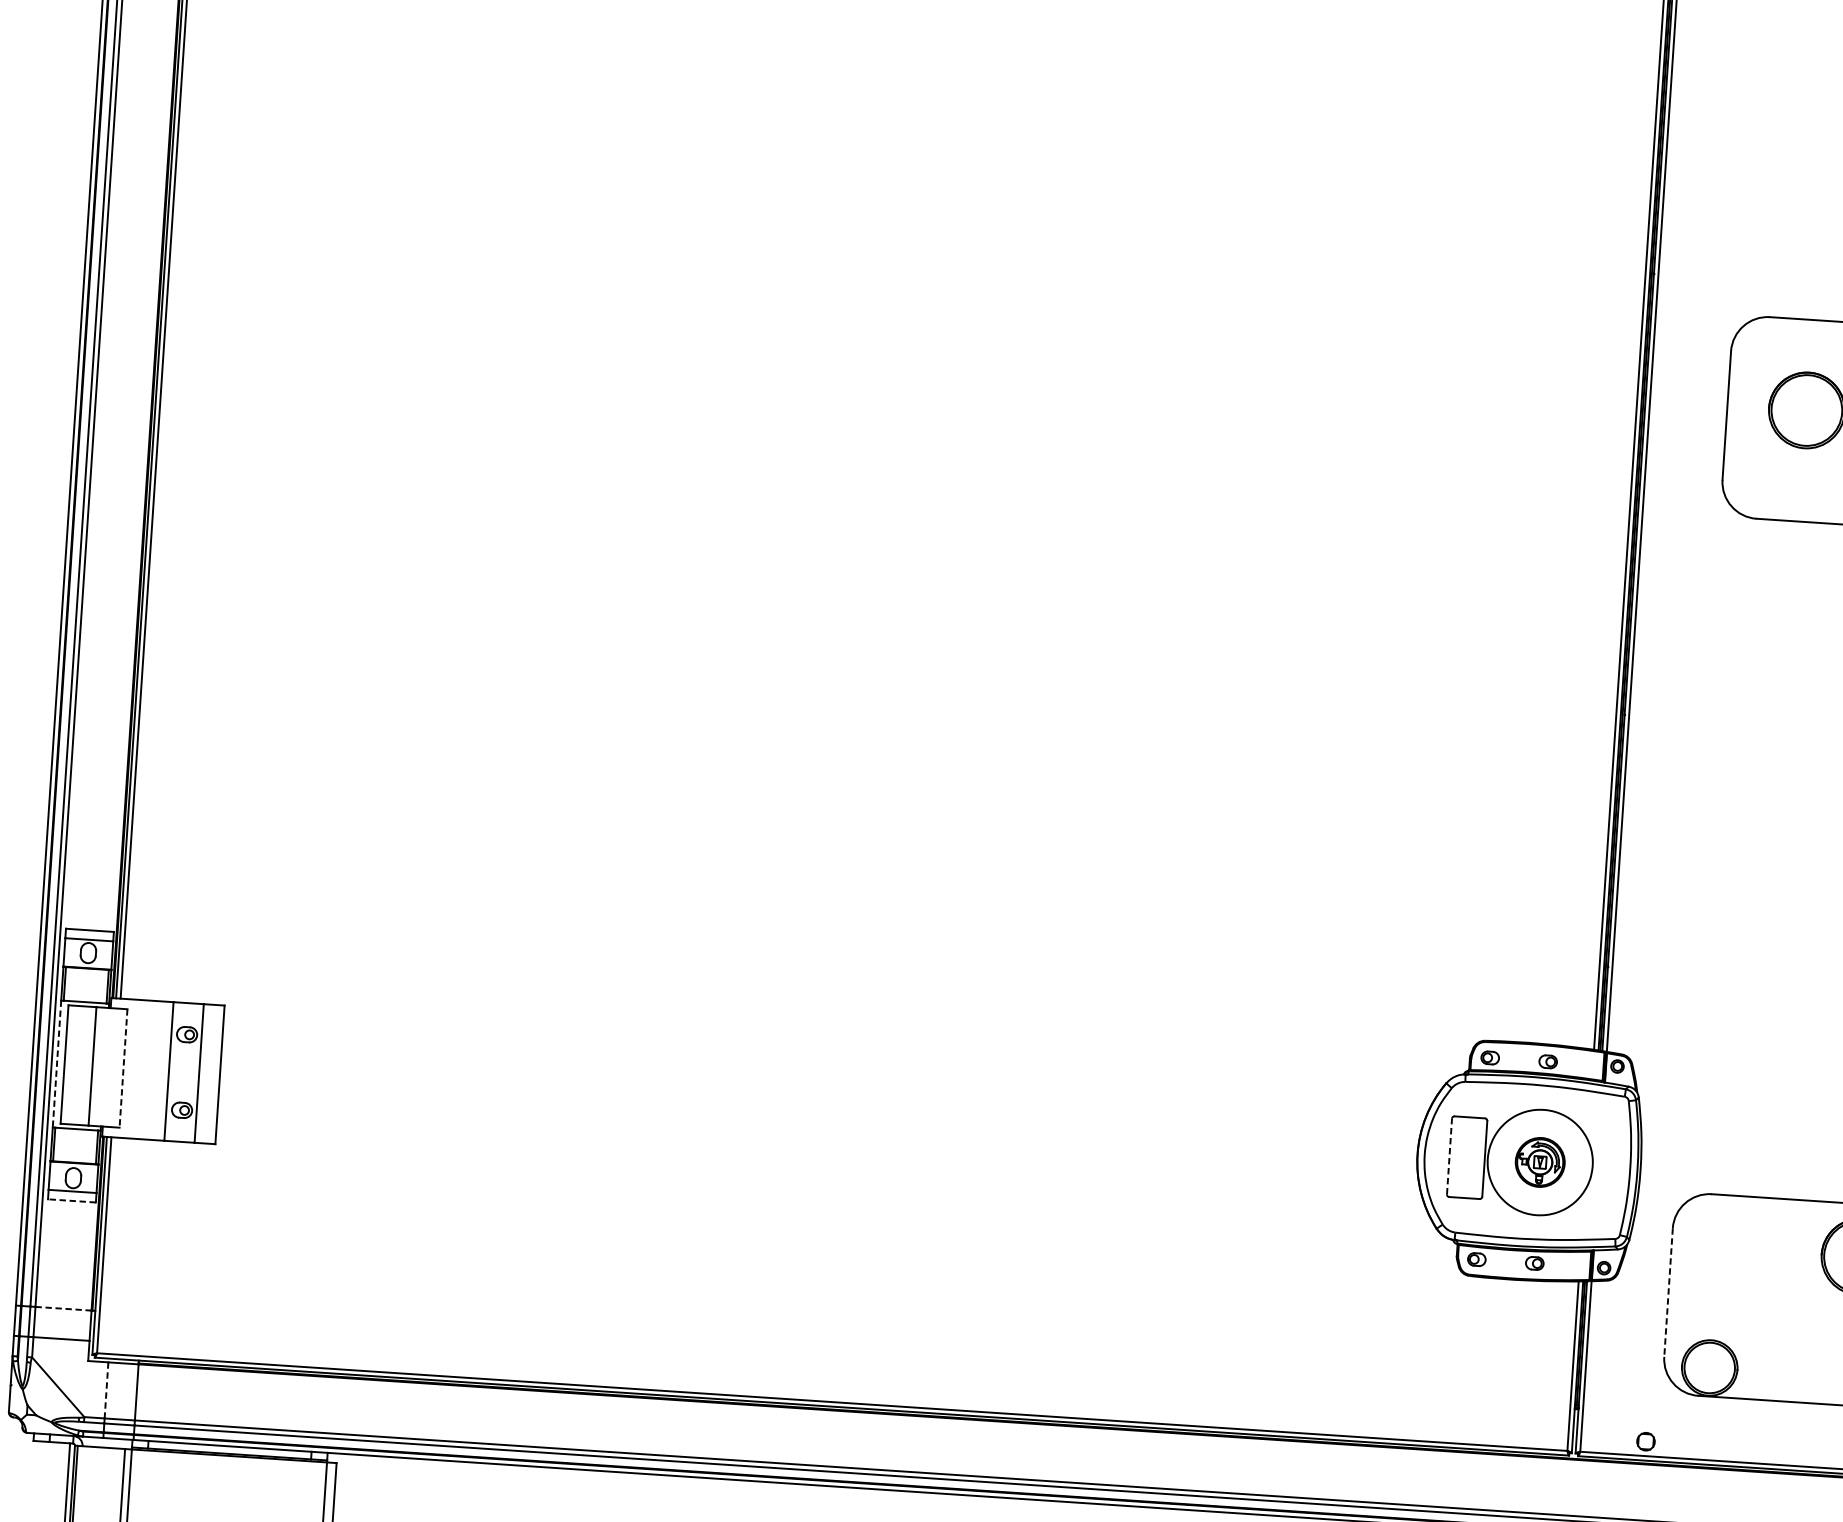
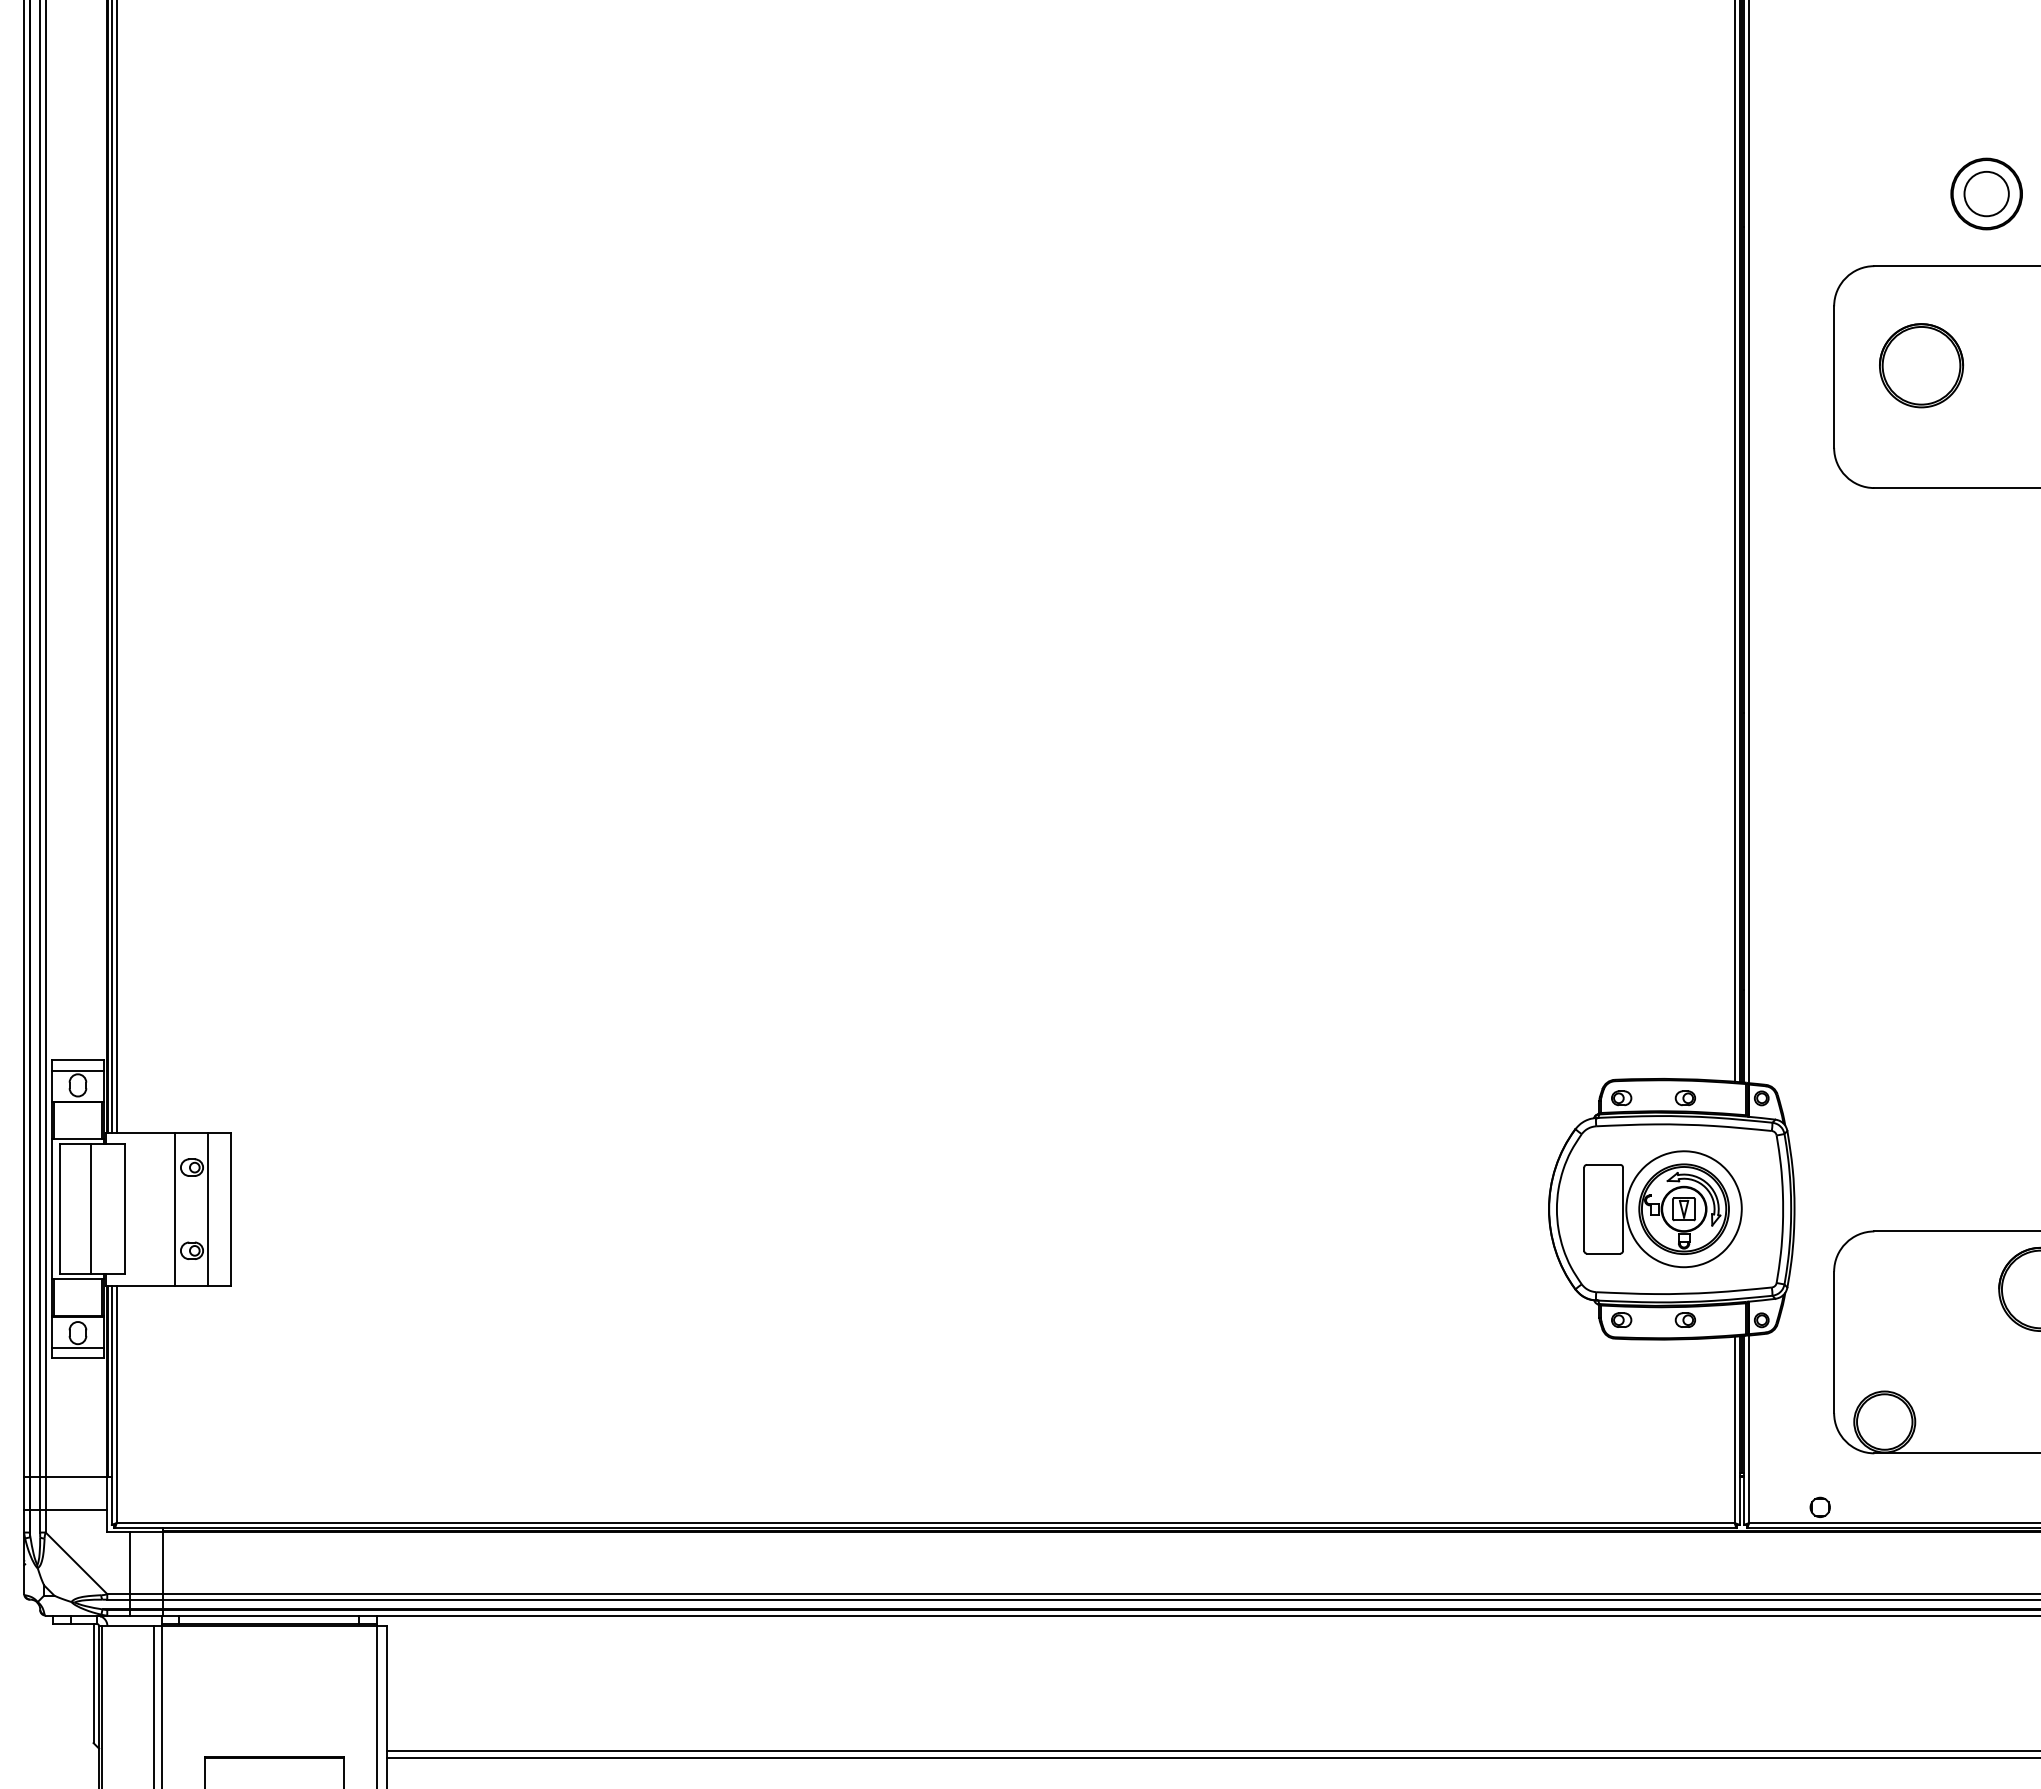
line: (56, 1064) -> (51, 1209), dashed -> solid
line: (123, 1068) -> (124, 1209), dashed -> solid
line: (1449, 1156) -> (1584, 1209), dashed -> solid
part: (1539, 1161) -> (1683, 1208), size x1.67
line: (71, 1201) -> (77, 1358), dashed -> solid
line: (1668, 1292) -> (1834, 1342), dashed -> solid
line: (63, 1308) -> (76, 1476), dashed -> solid
line: (106, 1390) -> (129, 1563), dashed -> solid

